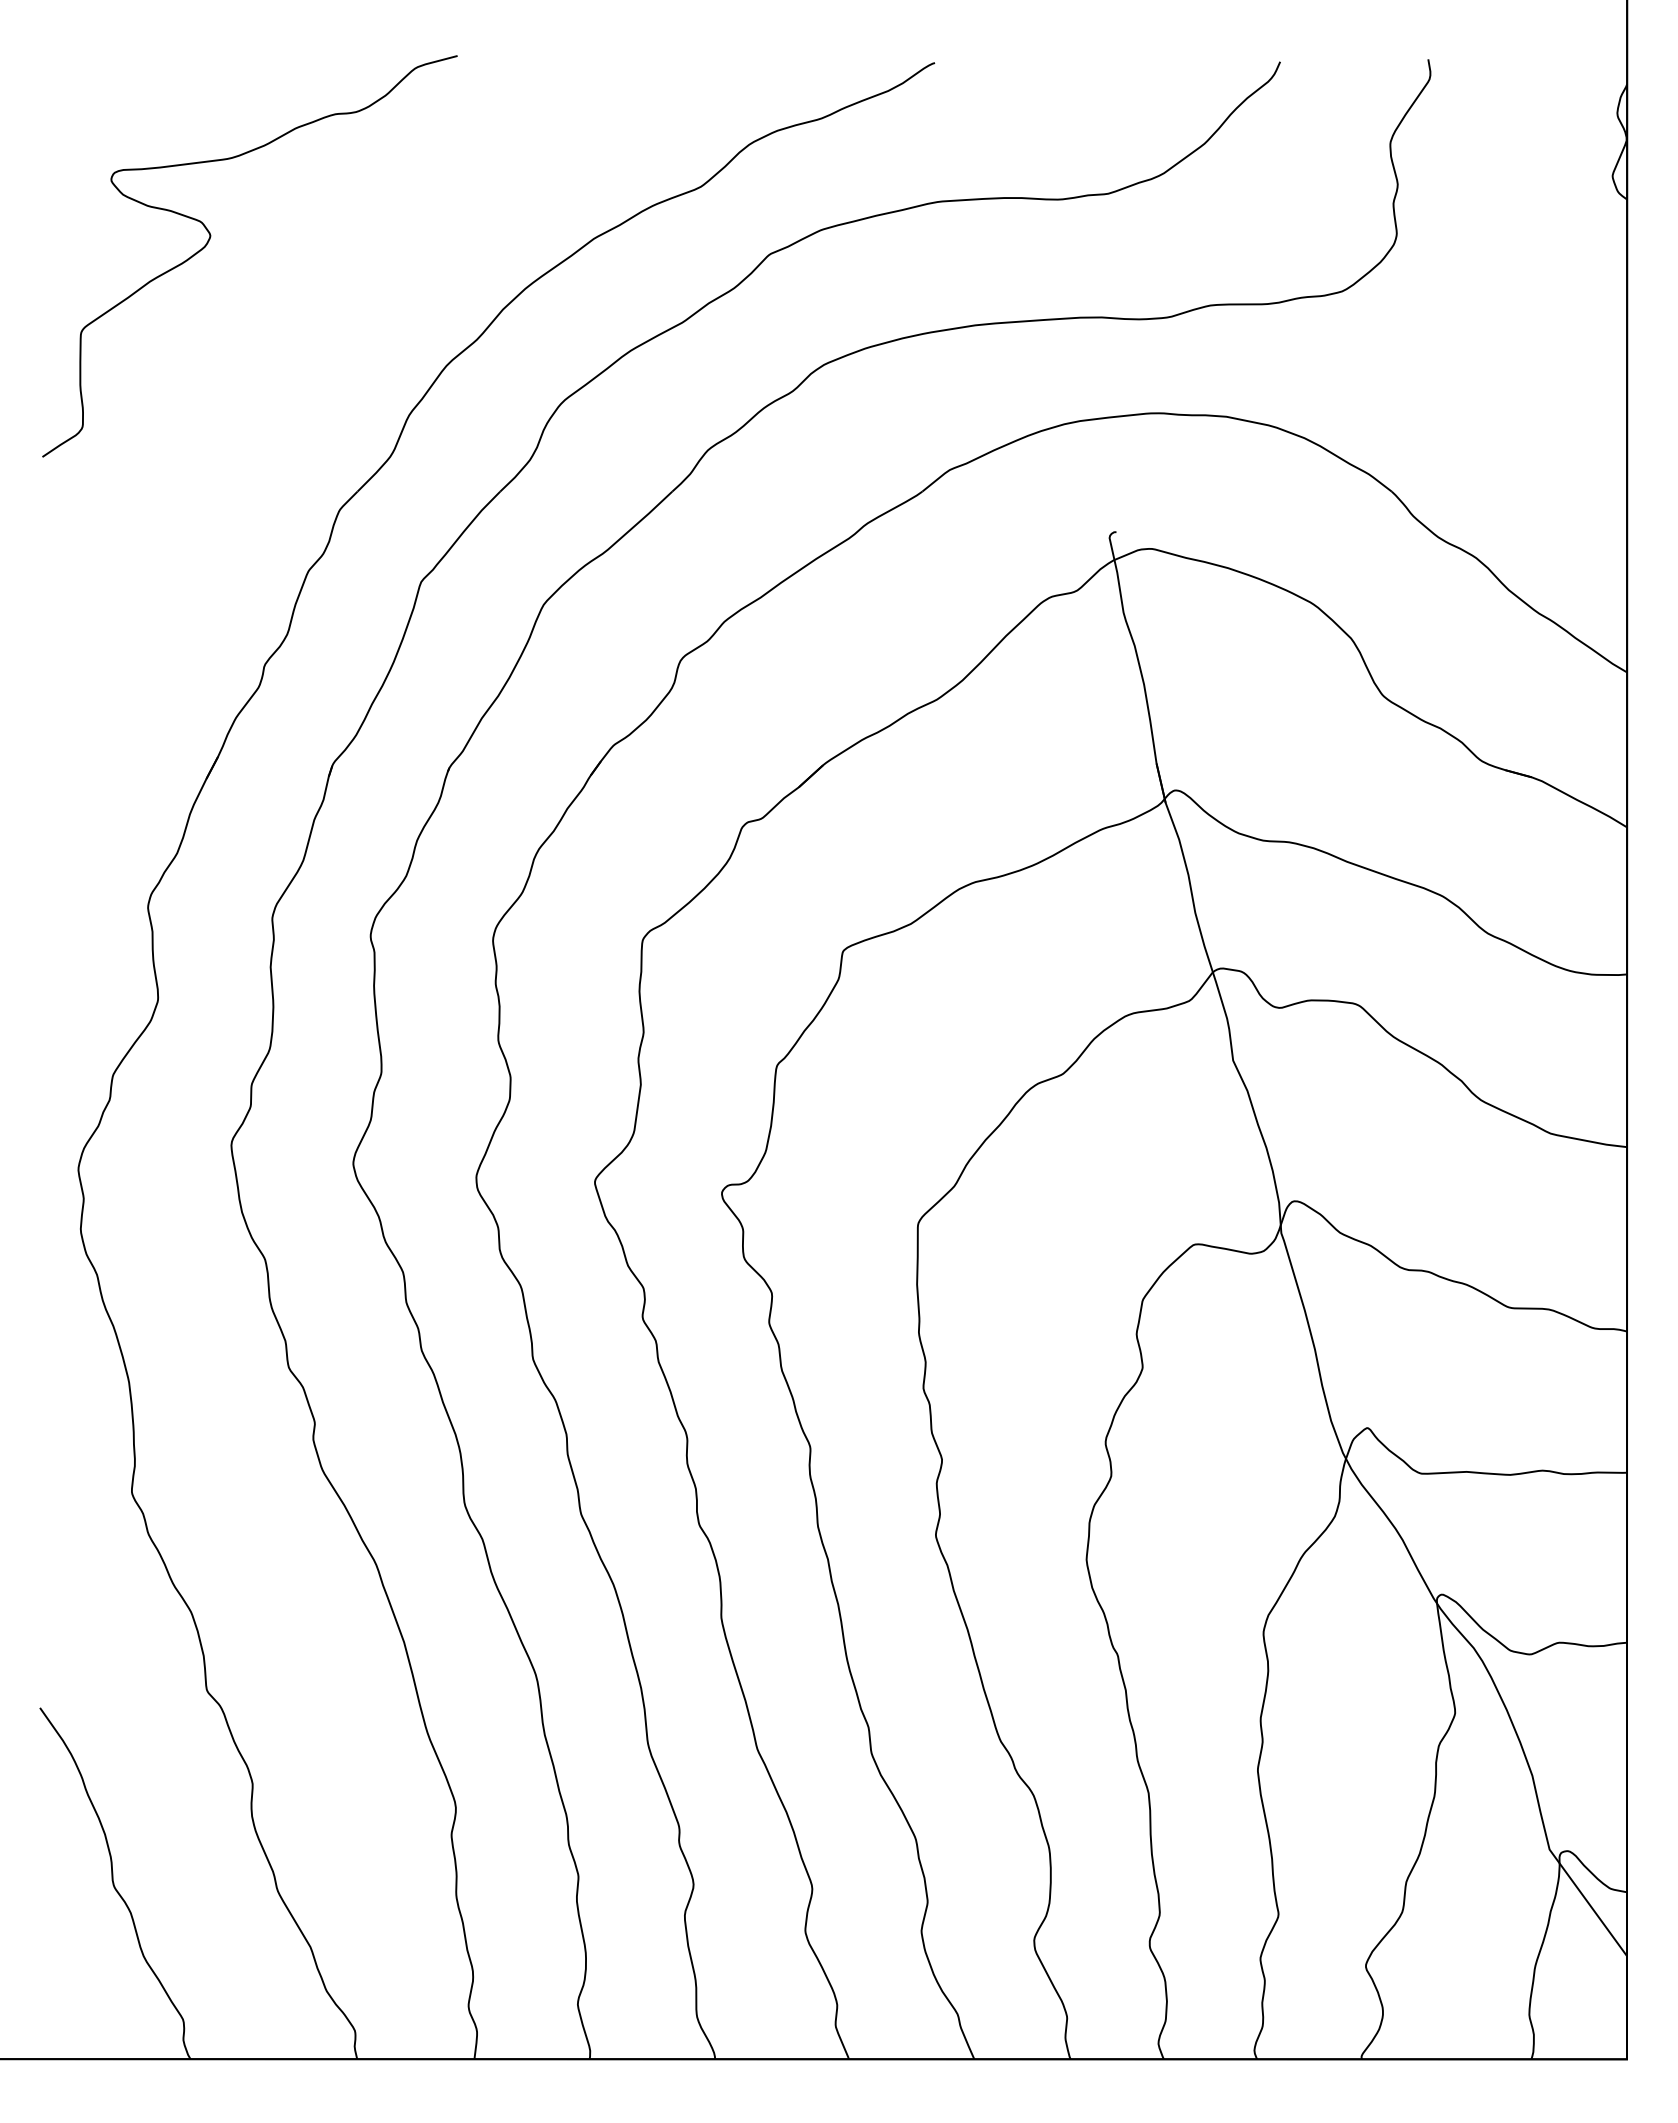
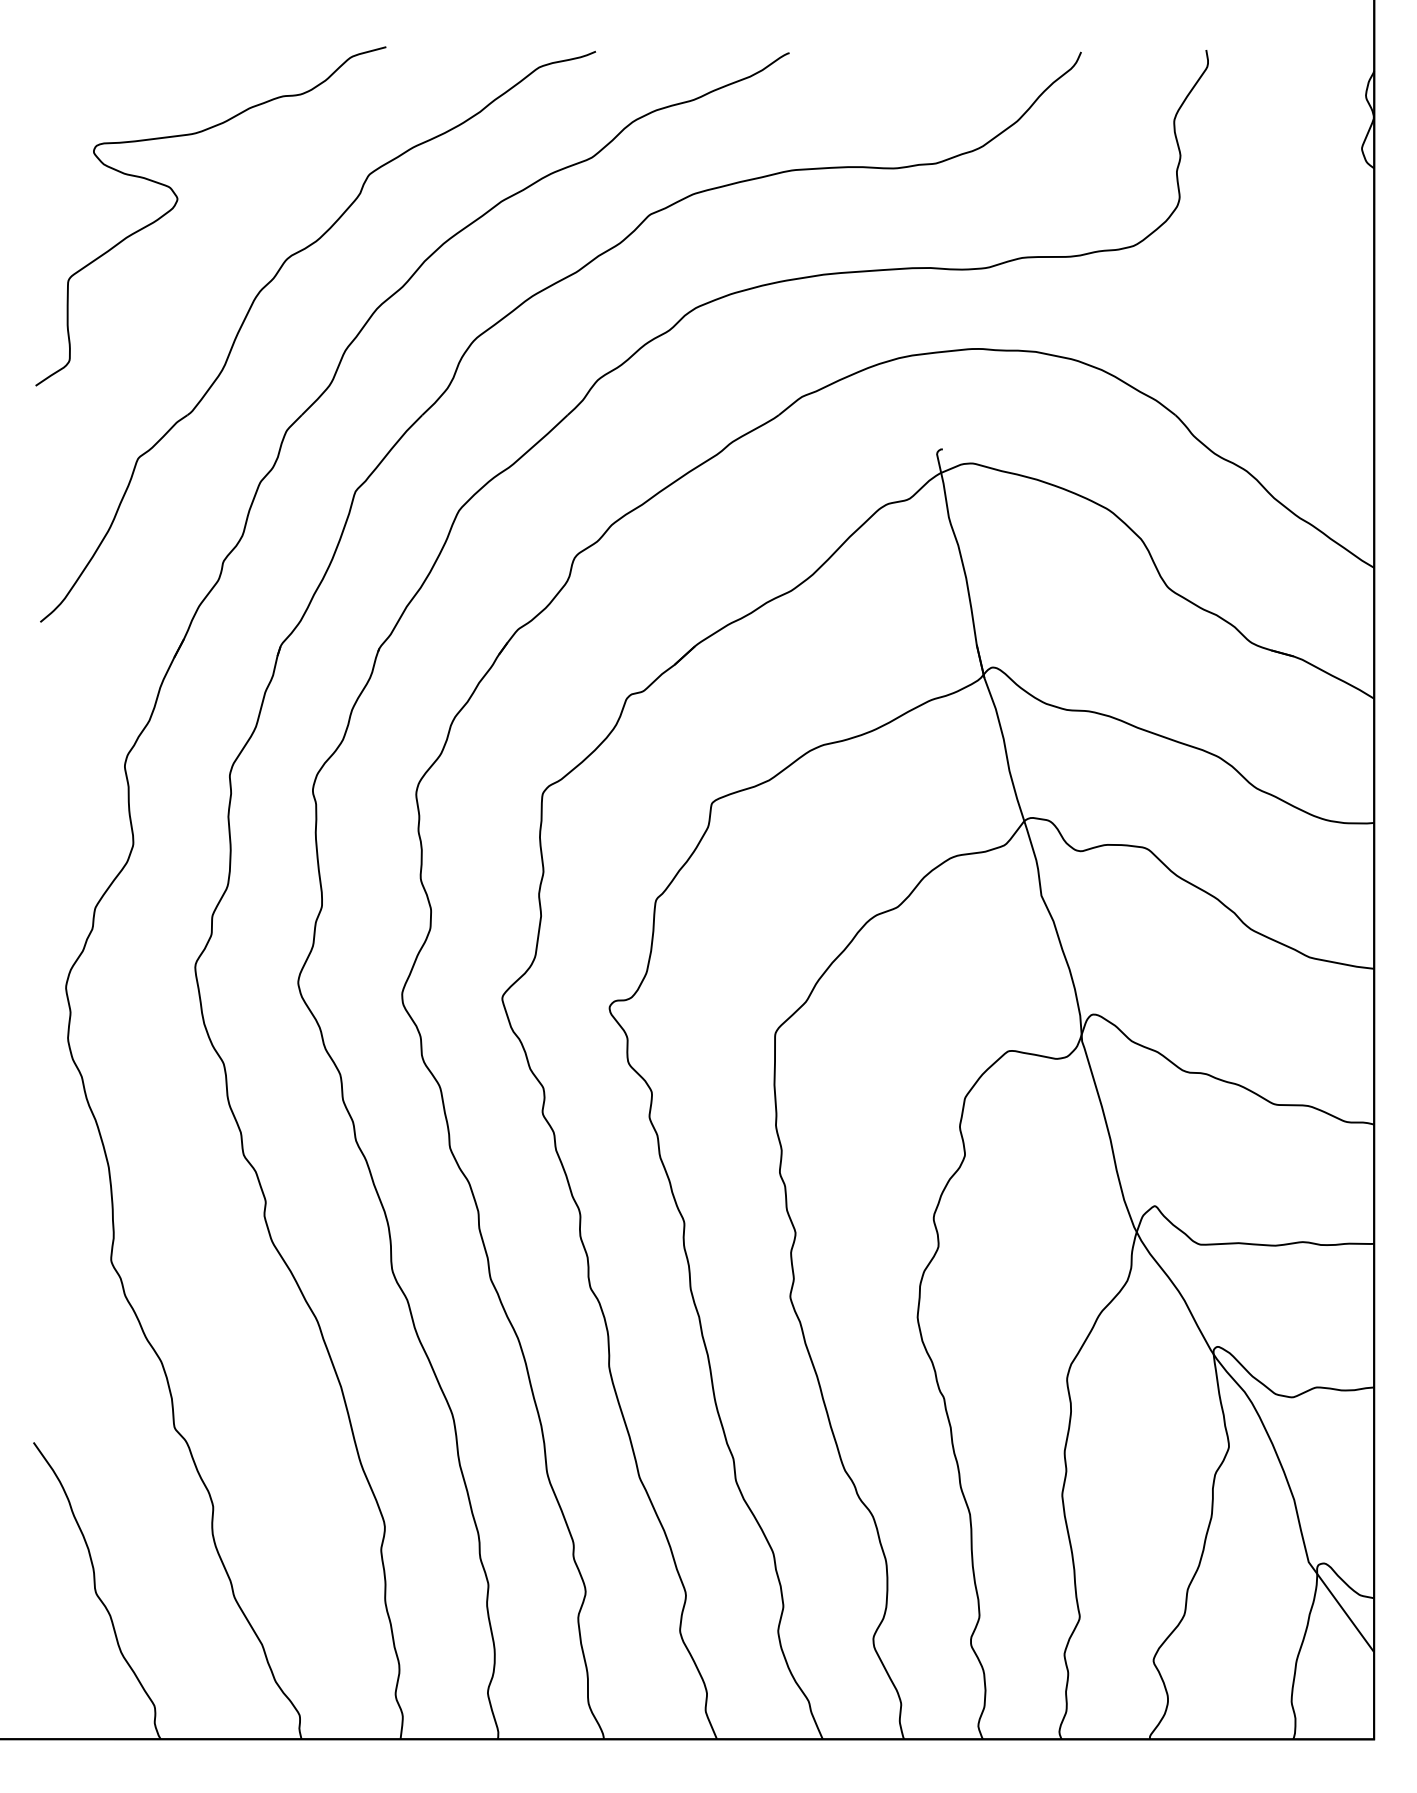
part: (316, 338) -> (267, 285), added

